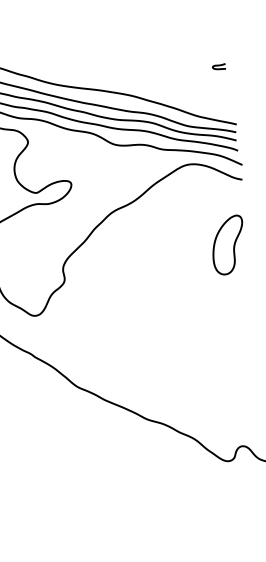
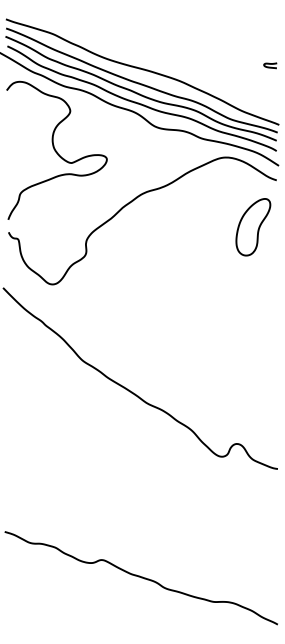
part: (228, 245) -> (253, 227), moved

